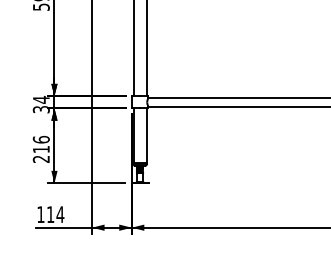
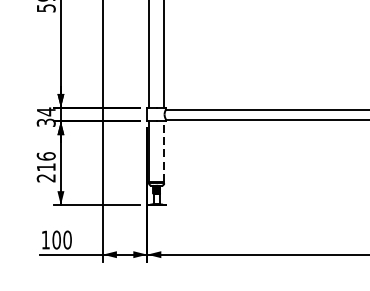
line: (146, 134) -> (163, 150), solid -> dashed
text: (55, 214) -> (62, 239), 114 -> 100

